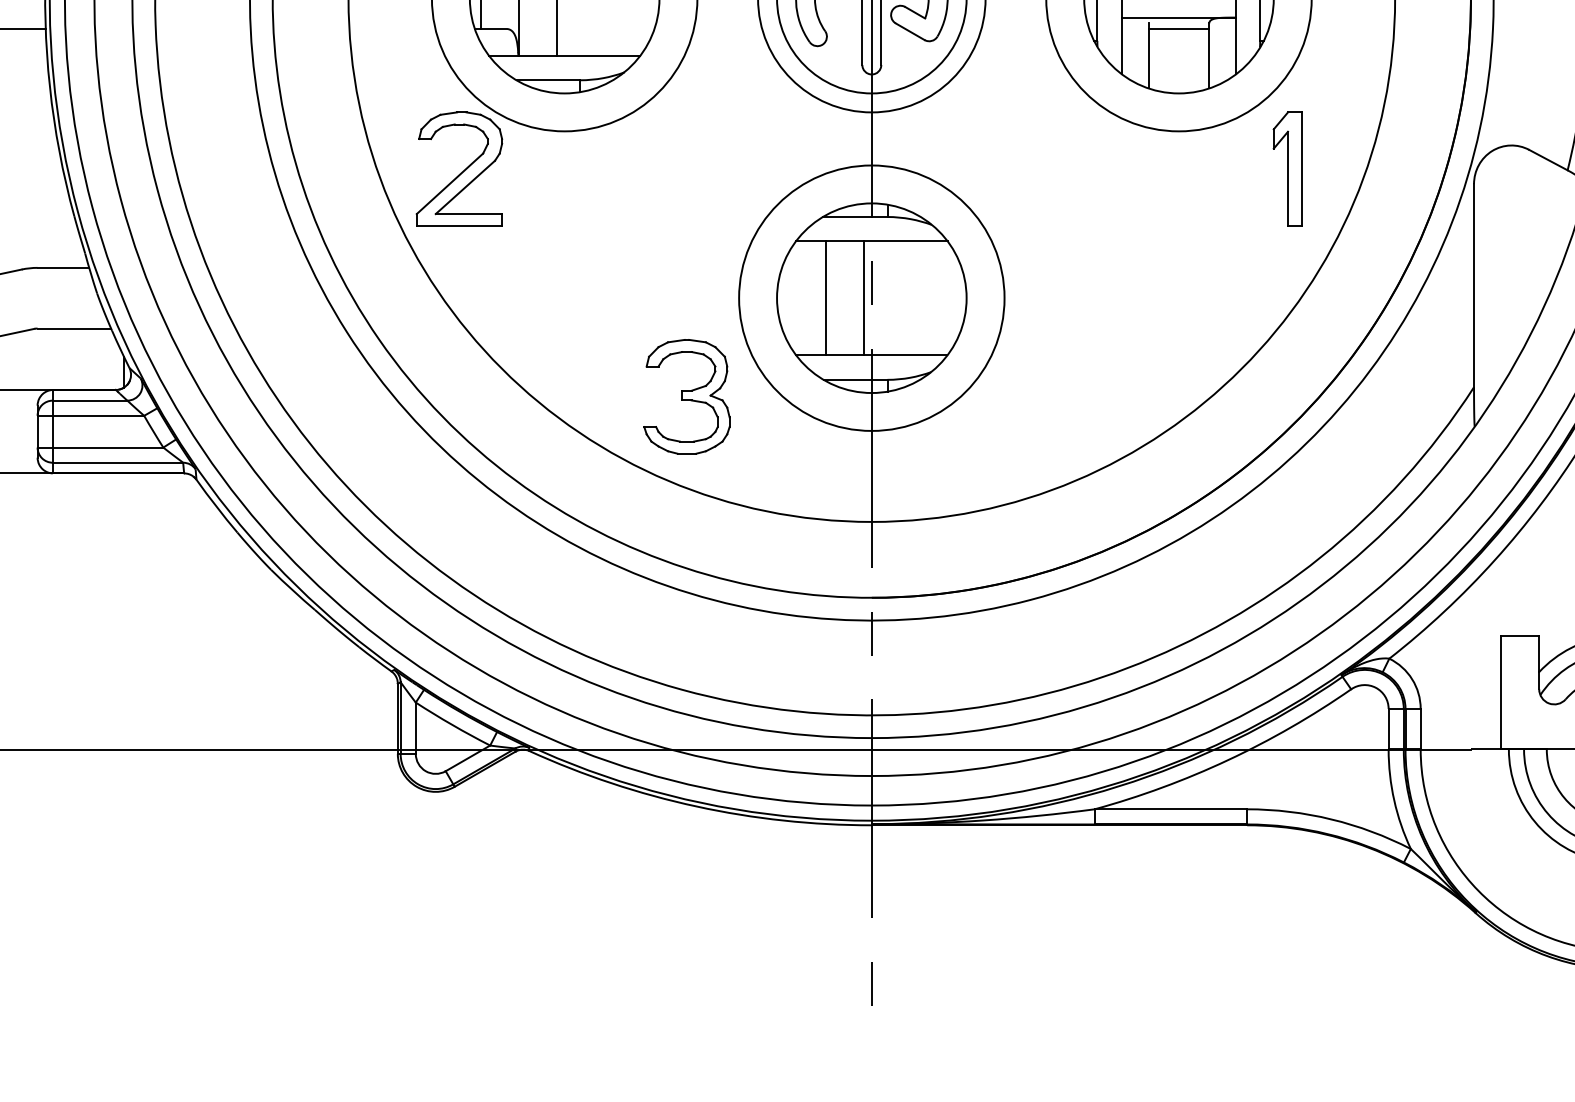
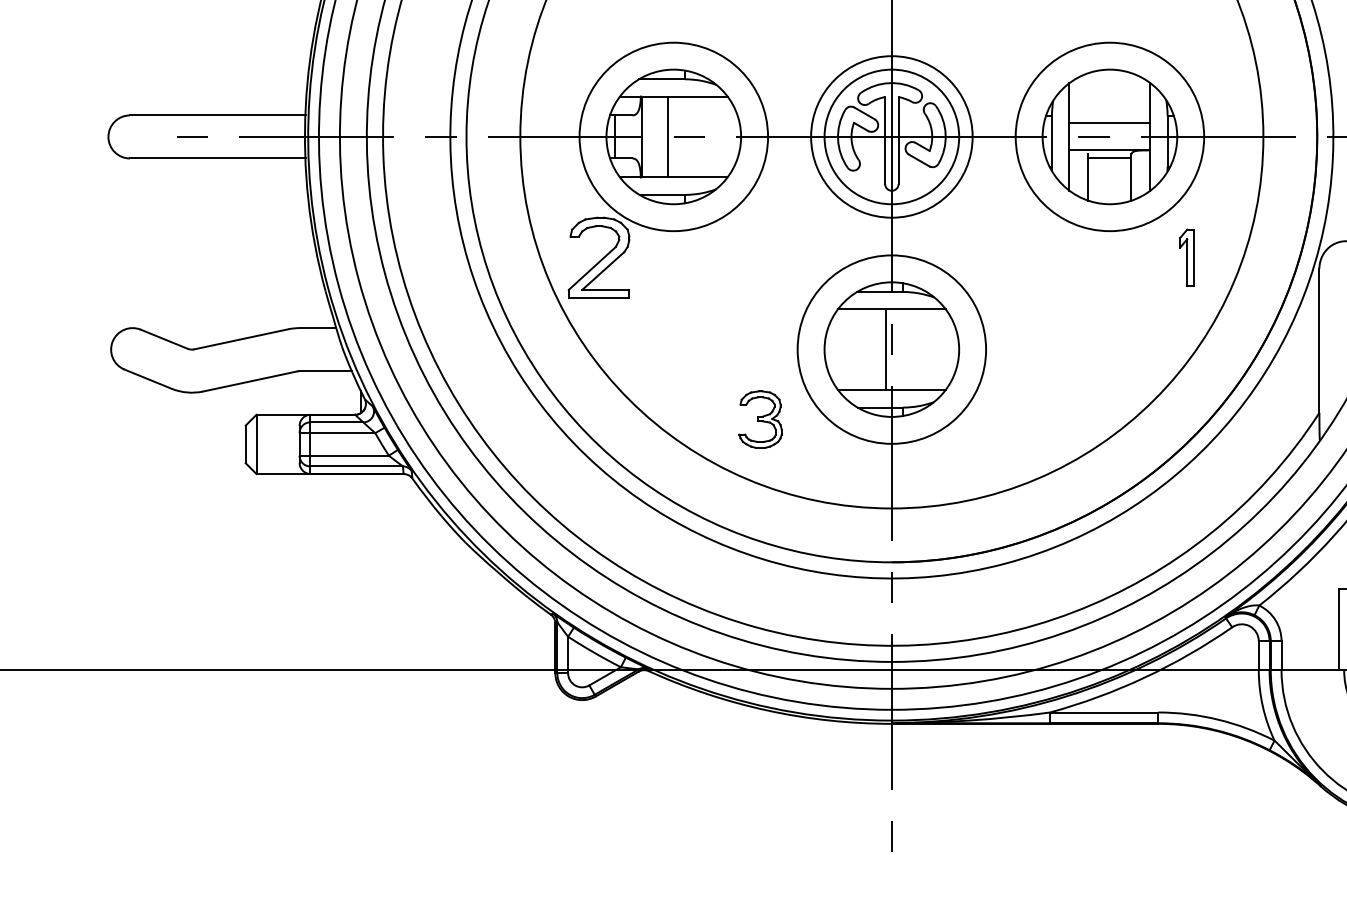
part: (1286, 168) -> (1186, 257), size x0.7
line: (826, 298) -> (859, 349), removed
part: (686, 396) -> (760, 419), size x0.7

